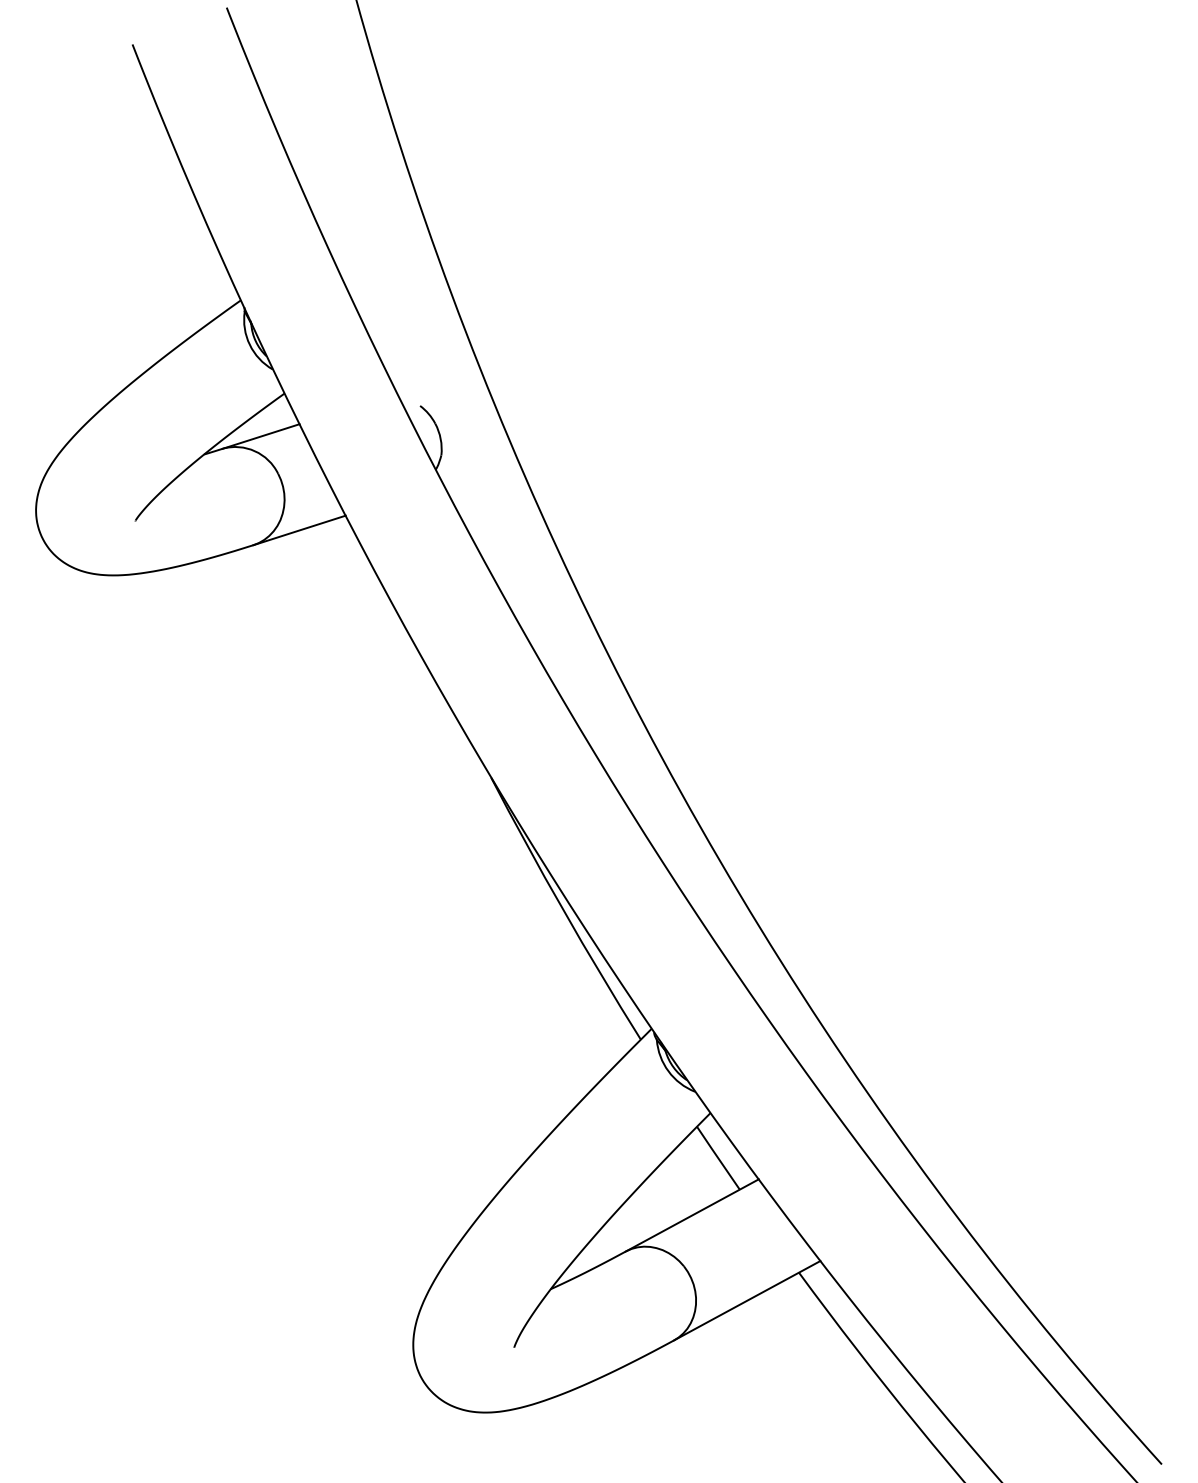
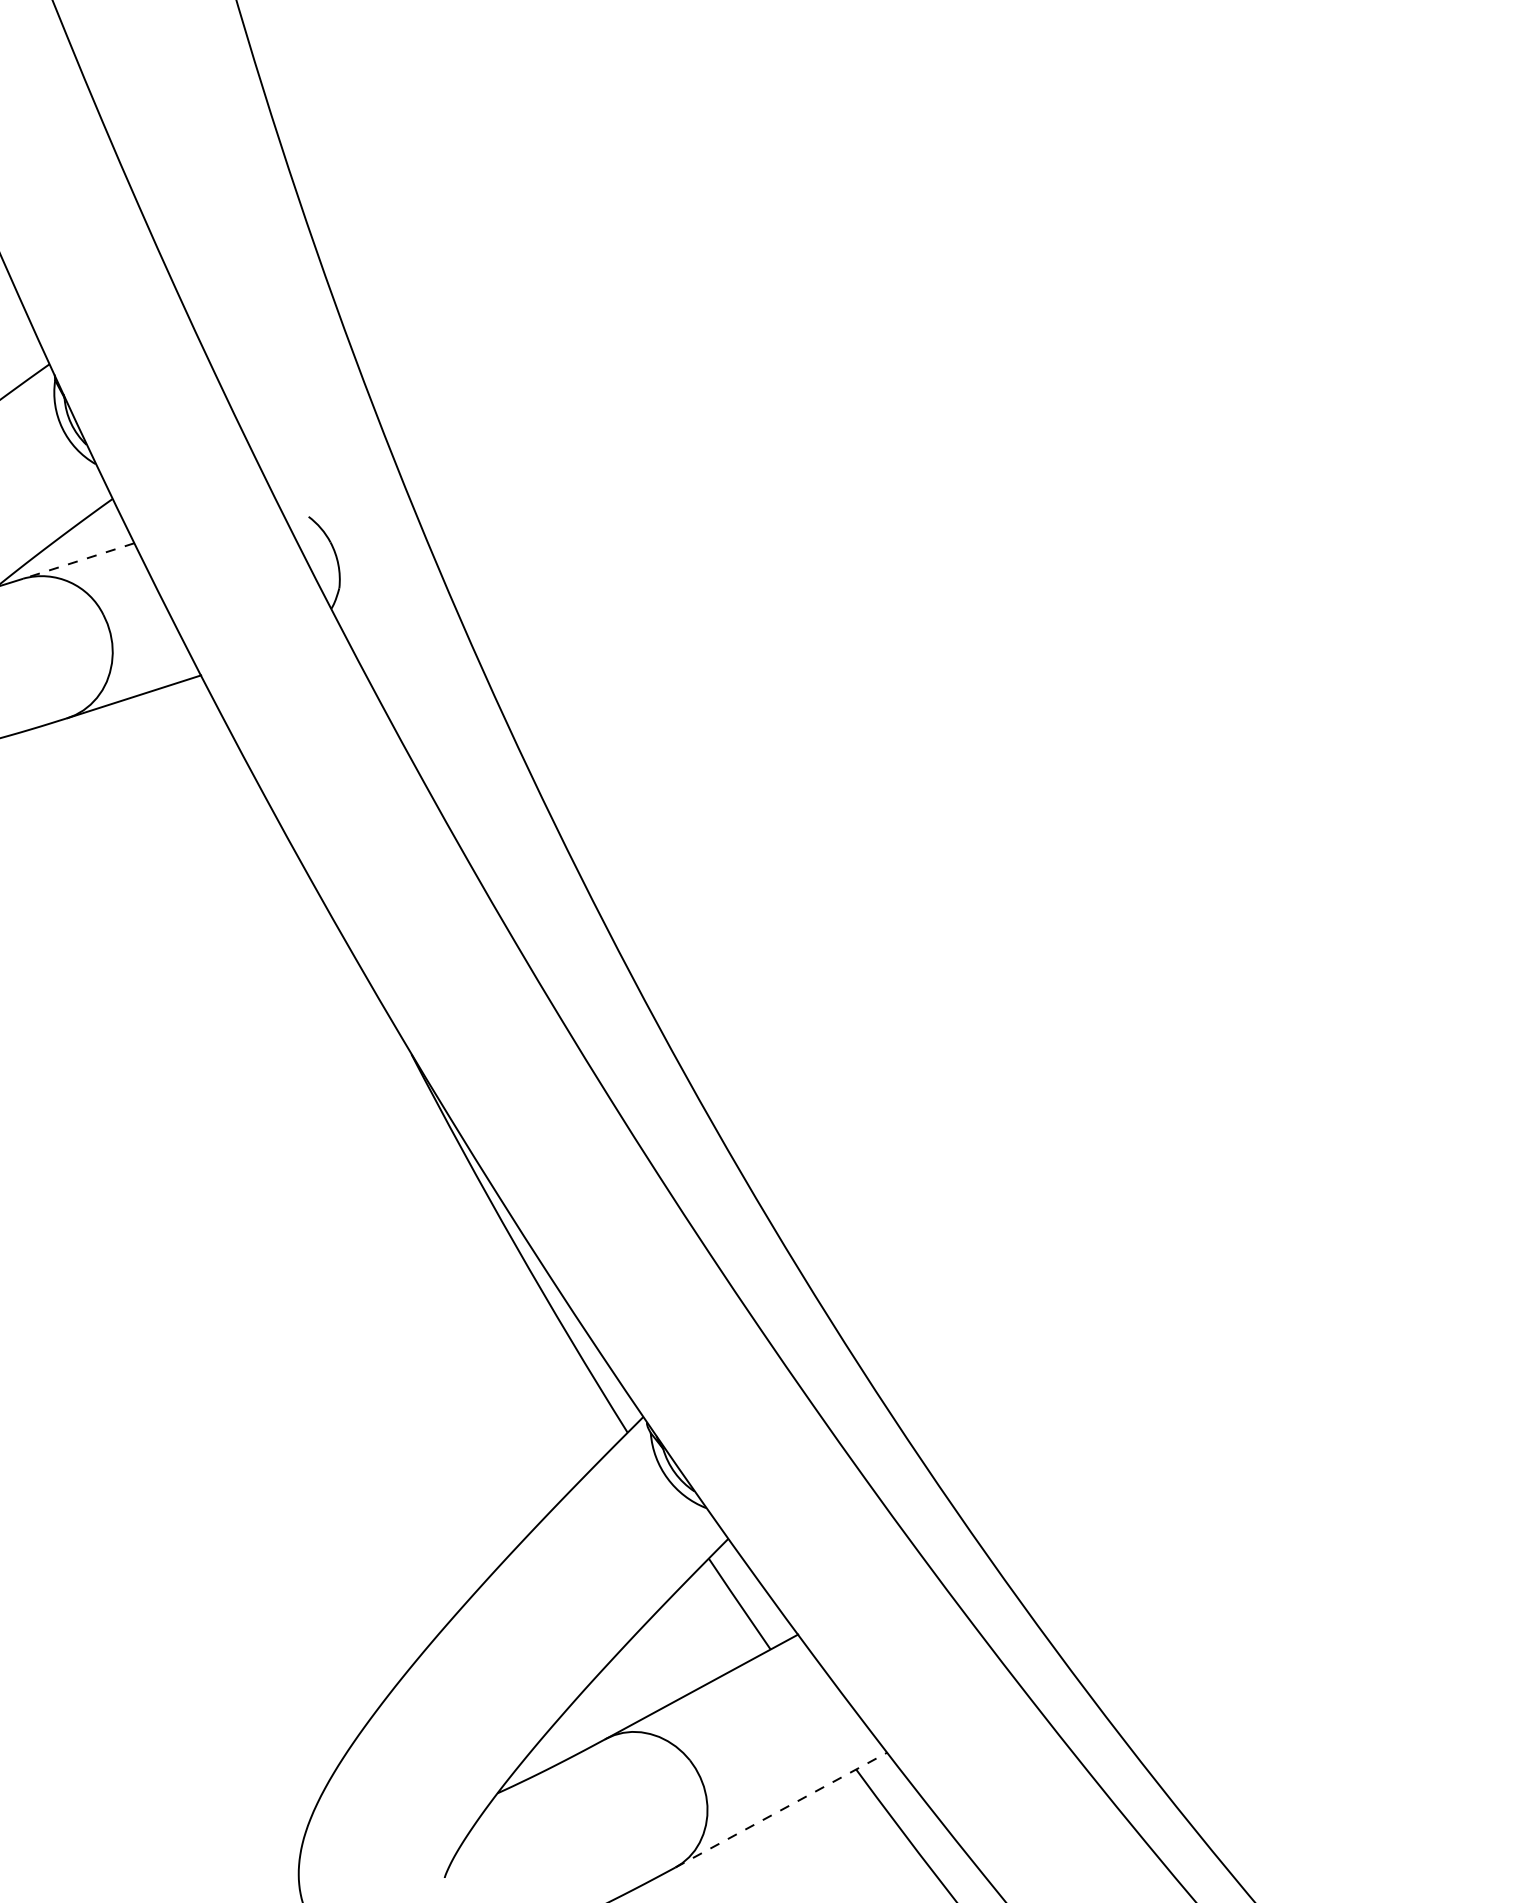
line: (260, 436) -> (77, 560), solid -> dashed
line: (747, 1300) -> (781, 1809), solid -> dashed

